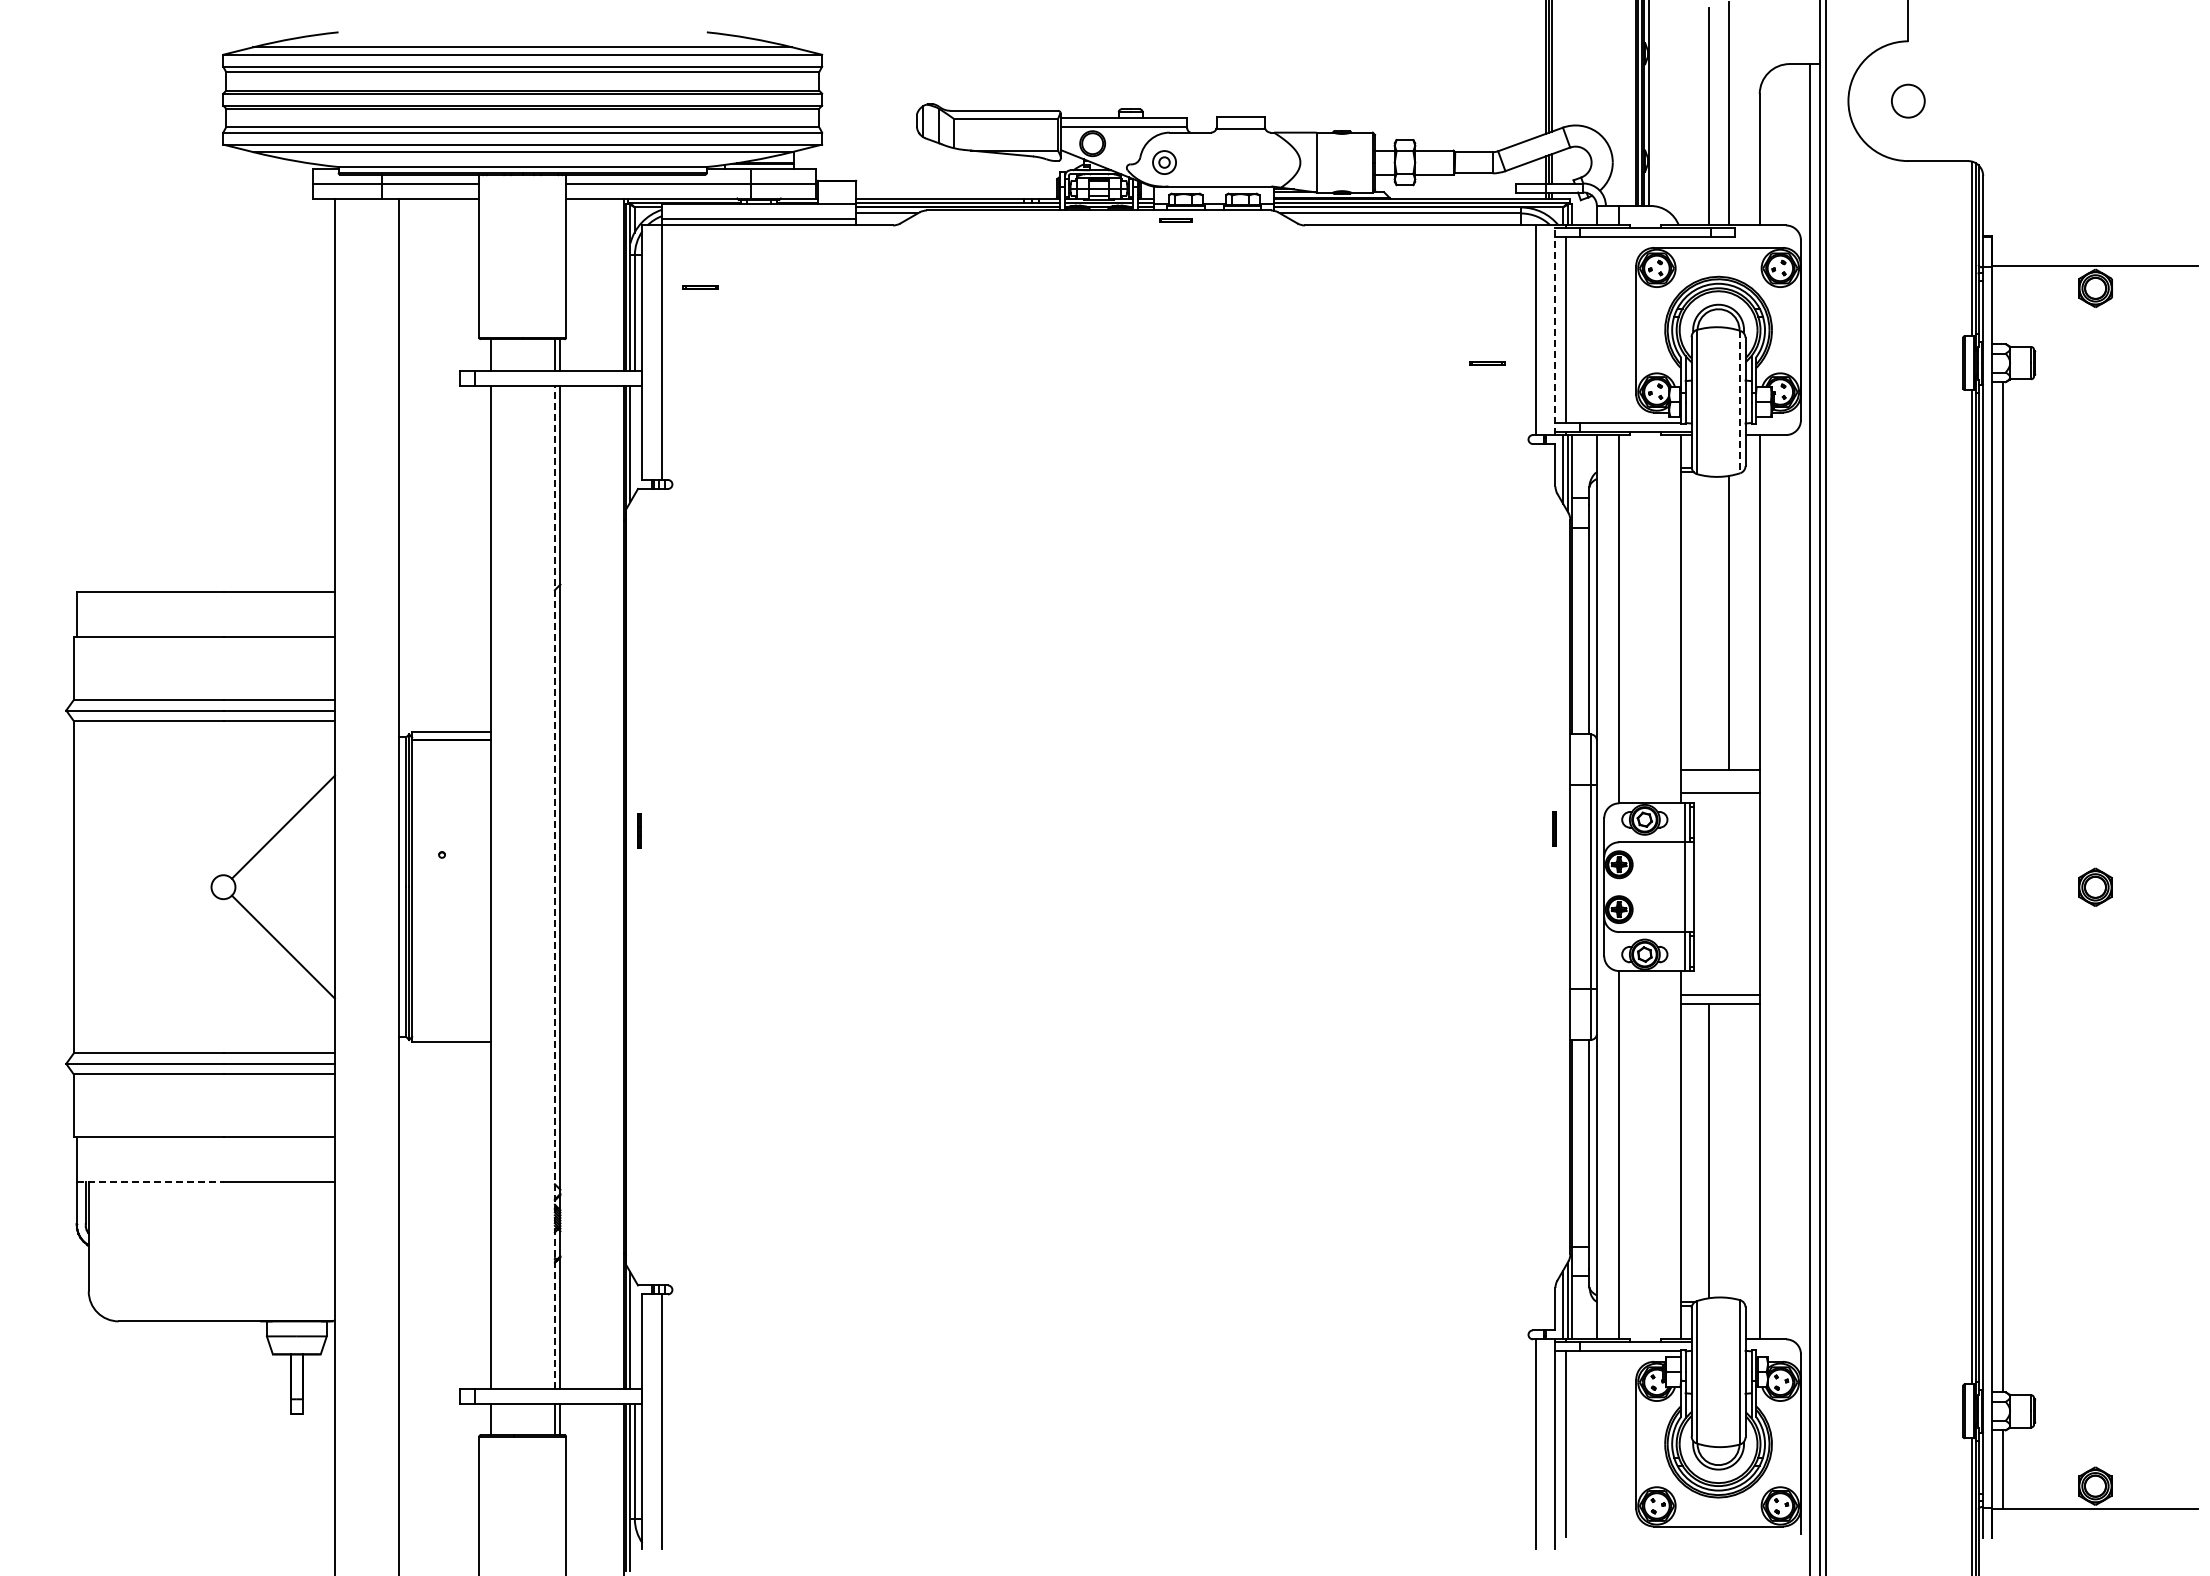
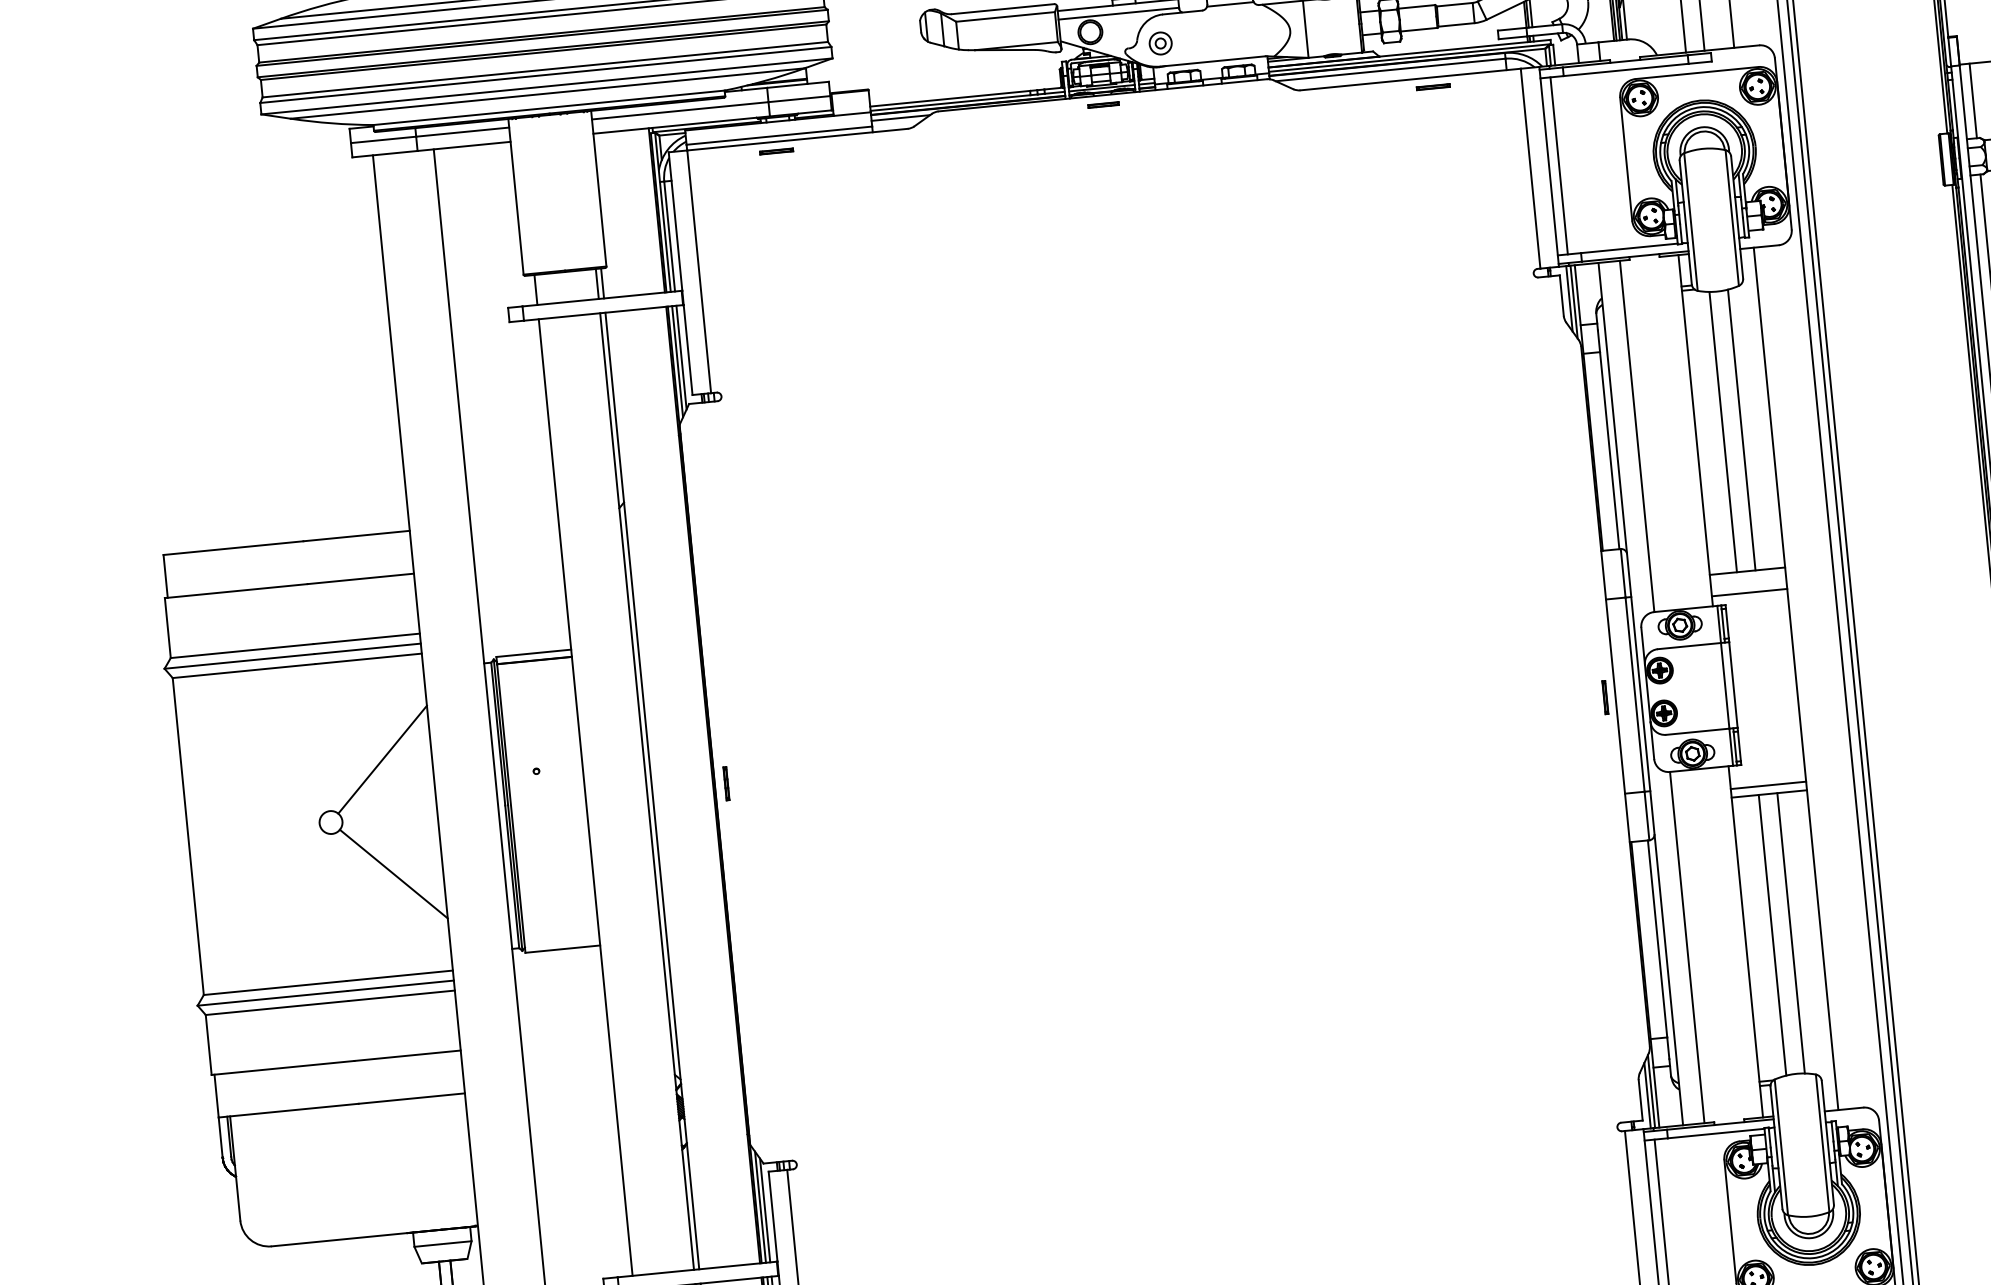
line: (1175, 219) -> (1103, 103), moved
line: (700, 286) -> (776, 150), moved
line: (2002, 304) -> (1973, 100), added
line: (1555, 330) -> (1549, 167), dashed -> solid
line: (1487, 362) -> (1433, 86), moved
line: (1740, 402) -> (1732, 218), dashed -> solid
line: (634, 439) -> (681, 357), added
line: (1709, 623) -> (1723, 432), added
line: (1554, 828) -> (1605, 696), moved
line: (639, 830) -> (726, 783), moved
line: (554, 887) -> (646, 791), dashed -> solid
line: (1728, 1150) -> (1790, 932), added
line: (150, 1182) -> (289, 1110), dashed -> solid
line: (634, 1334) -> (764, 1210), added

